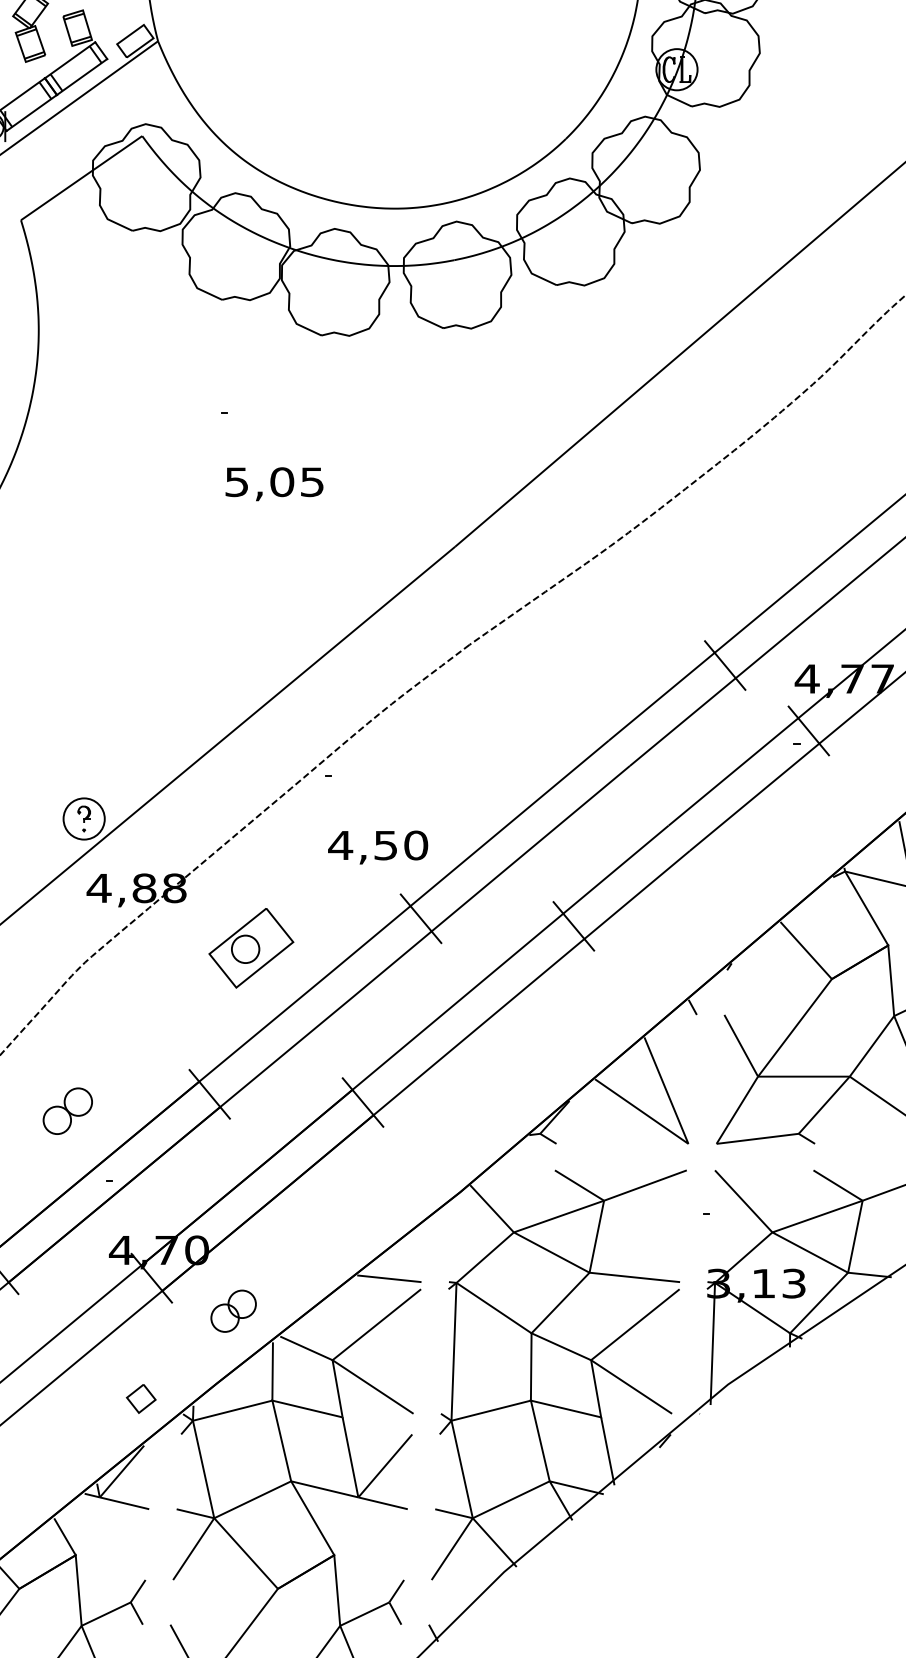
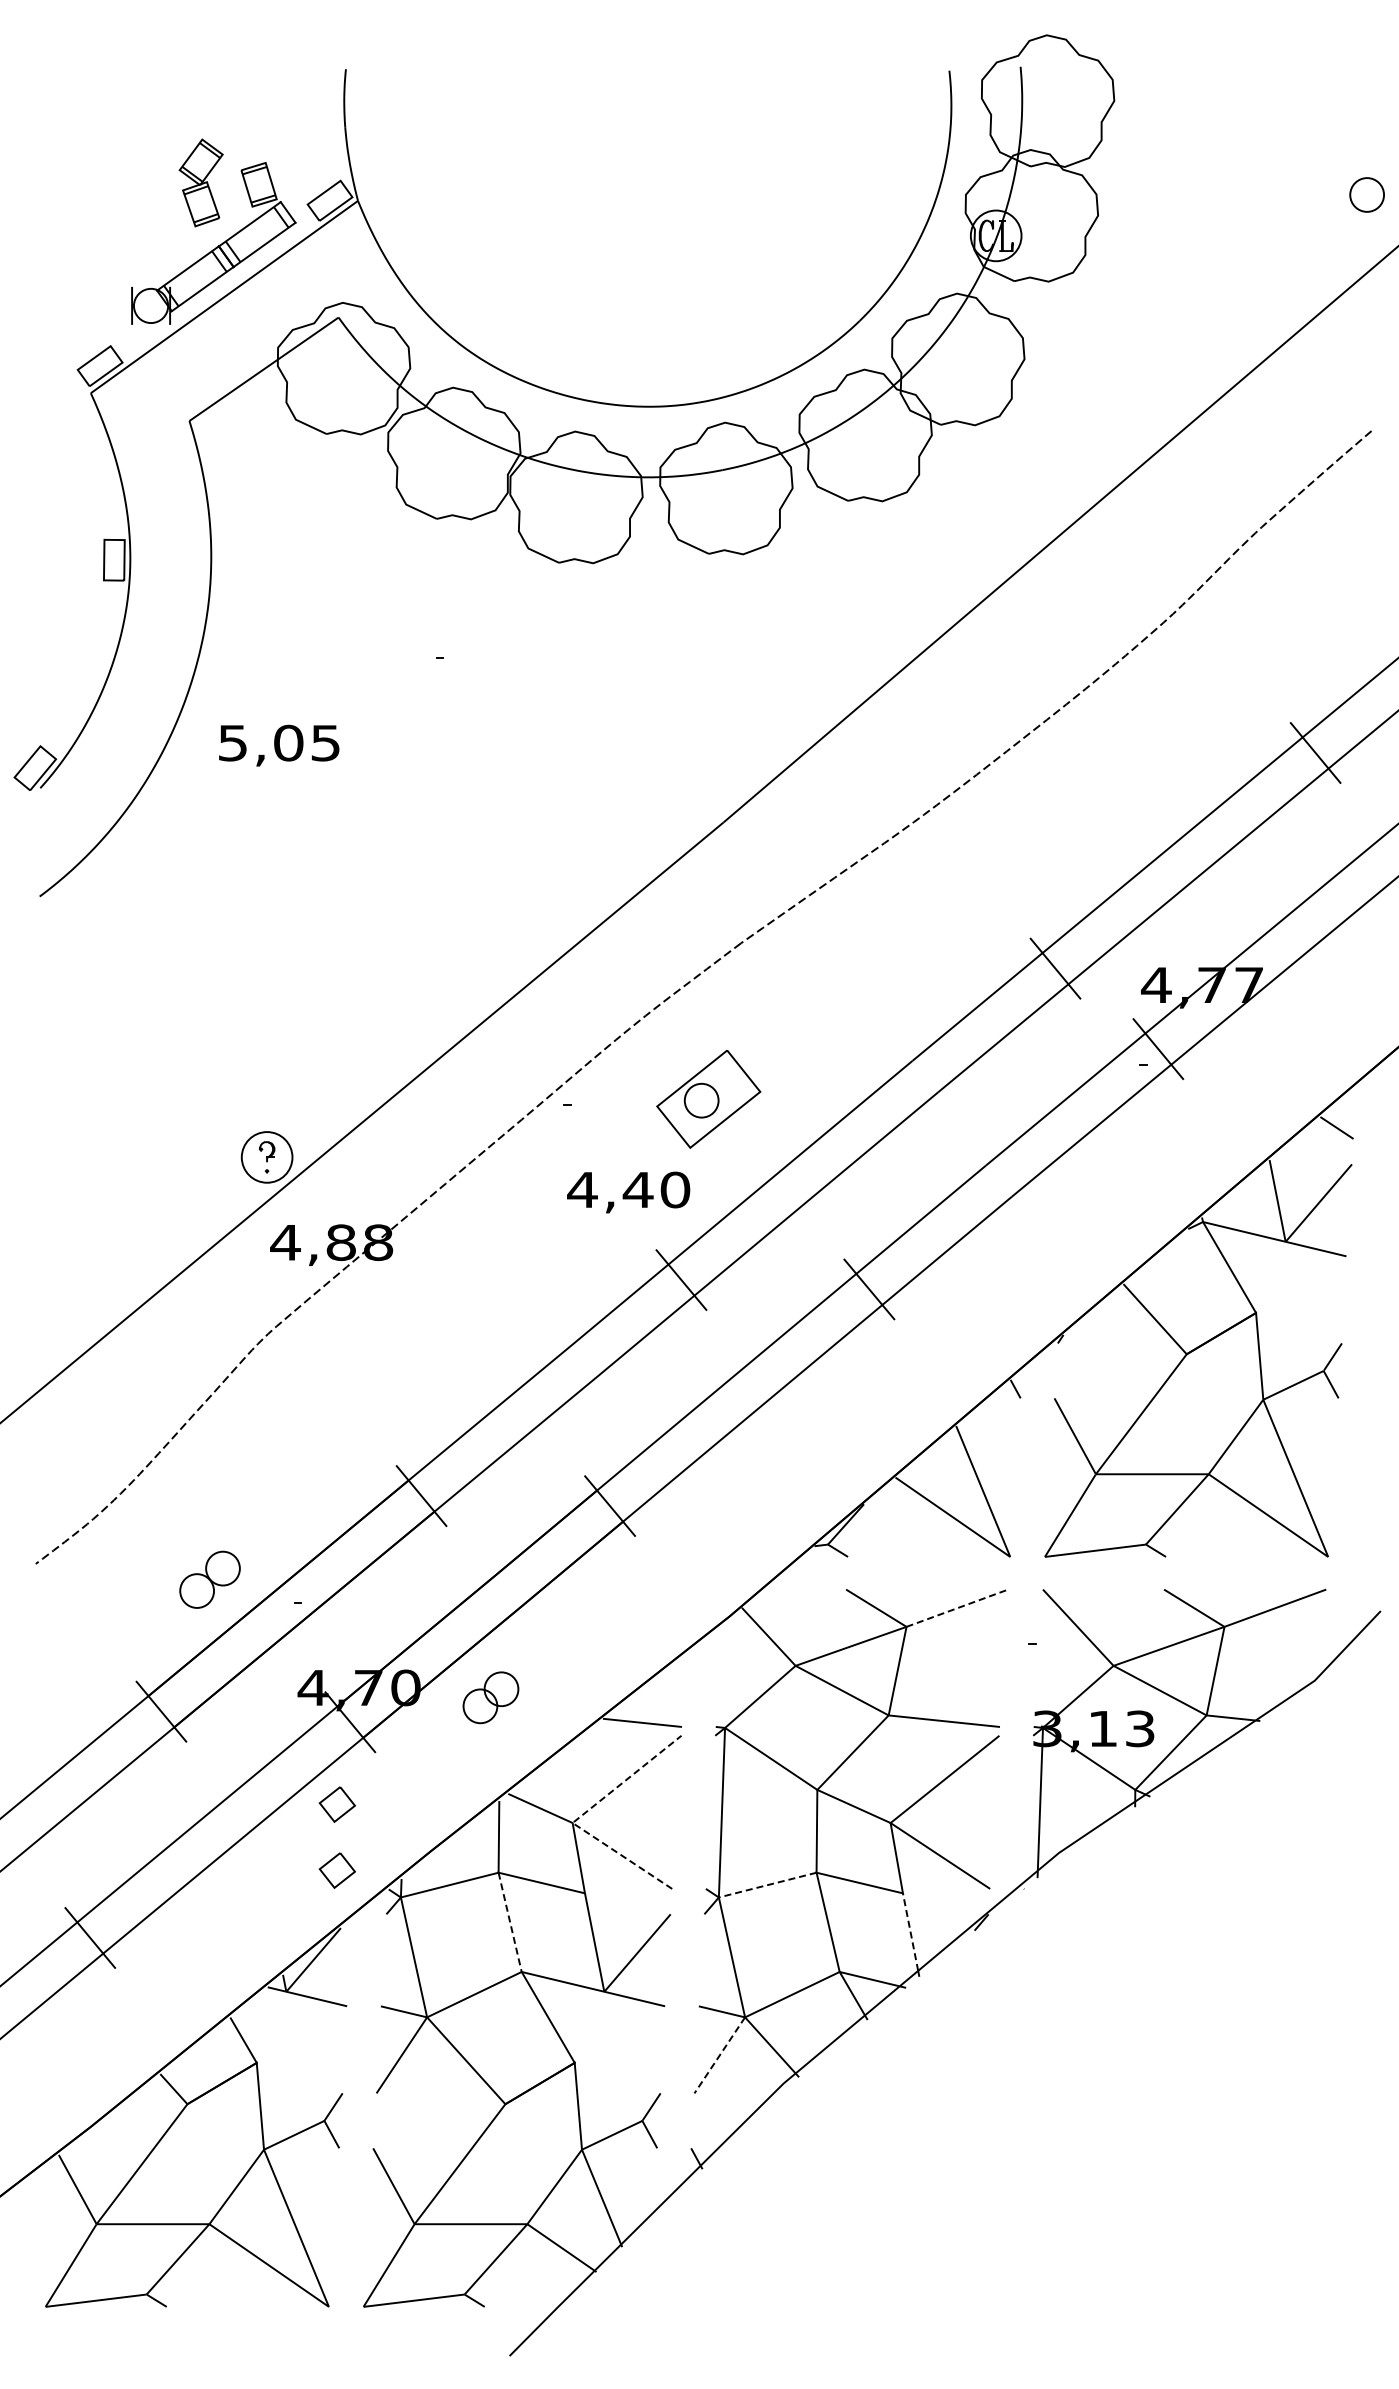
text: (274, 484) -> (279, 745), moved
text: (385, 845) -> (637, 1190), 4,50 -> 4,40
part: (251, 948) -> (708, 1099), moved
part: (67, 1110) -> (209, 1579), moved
line: (645, 1185) -> (957, 1608), solid -> dashed
part: (233, 1311) -> (490, 1697), moved
part: (140, 1345) -> (336, 1804), added
line: (338, 1354) -> (580, 1816), solid -> dashed
line: (491, 1411) -> (767, 1885), solid -> dashed
line: (282, 1441) -> (510, 1922), solid -> dashed
line: (607, 1449) -> (910, 1932), solid -> dashed
line: (451, 1549) -> (719, 2055), solid -> dashed

